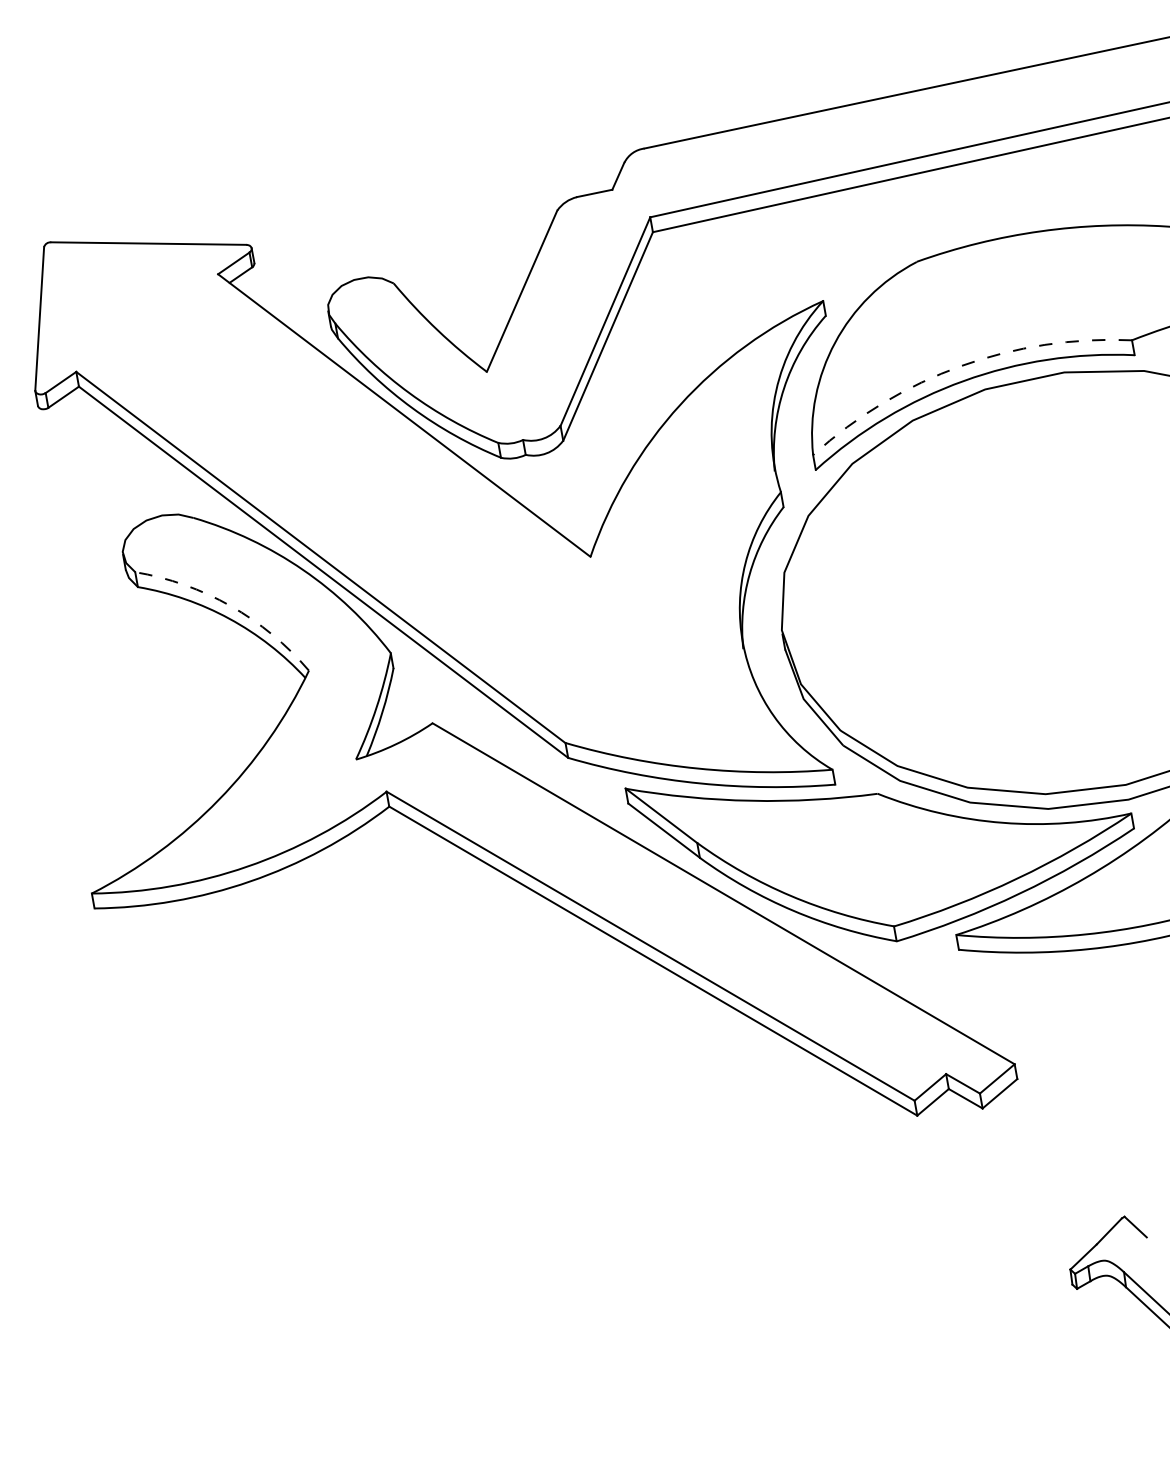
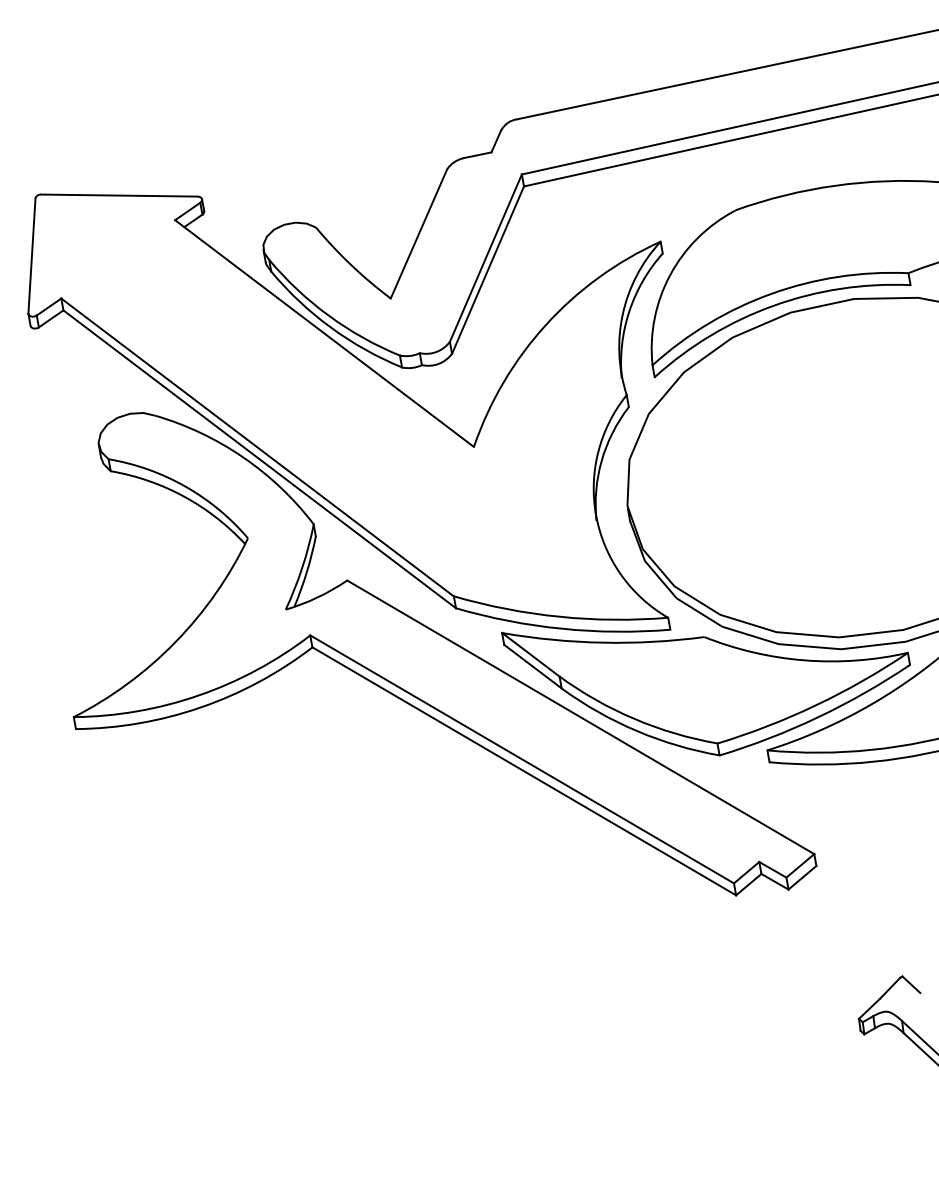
arc: (961, 366) -> (771, 294), dashed -> solid
arc: (230, 606) -> (185, 486), dashed -> solid

